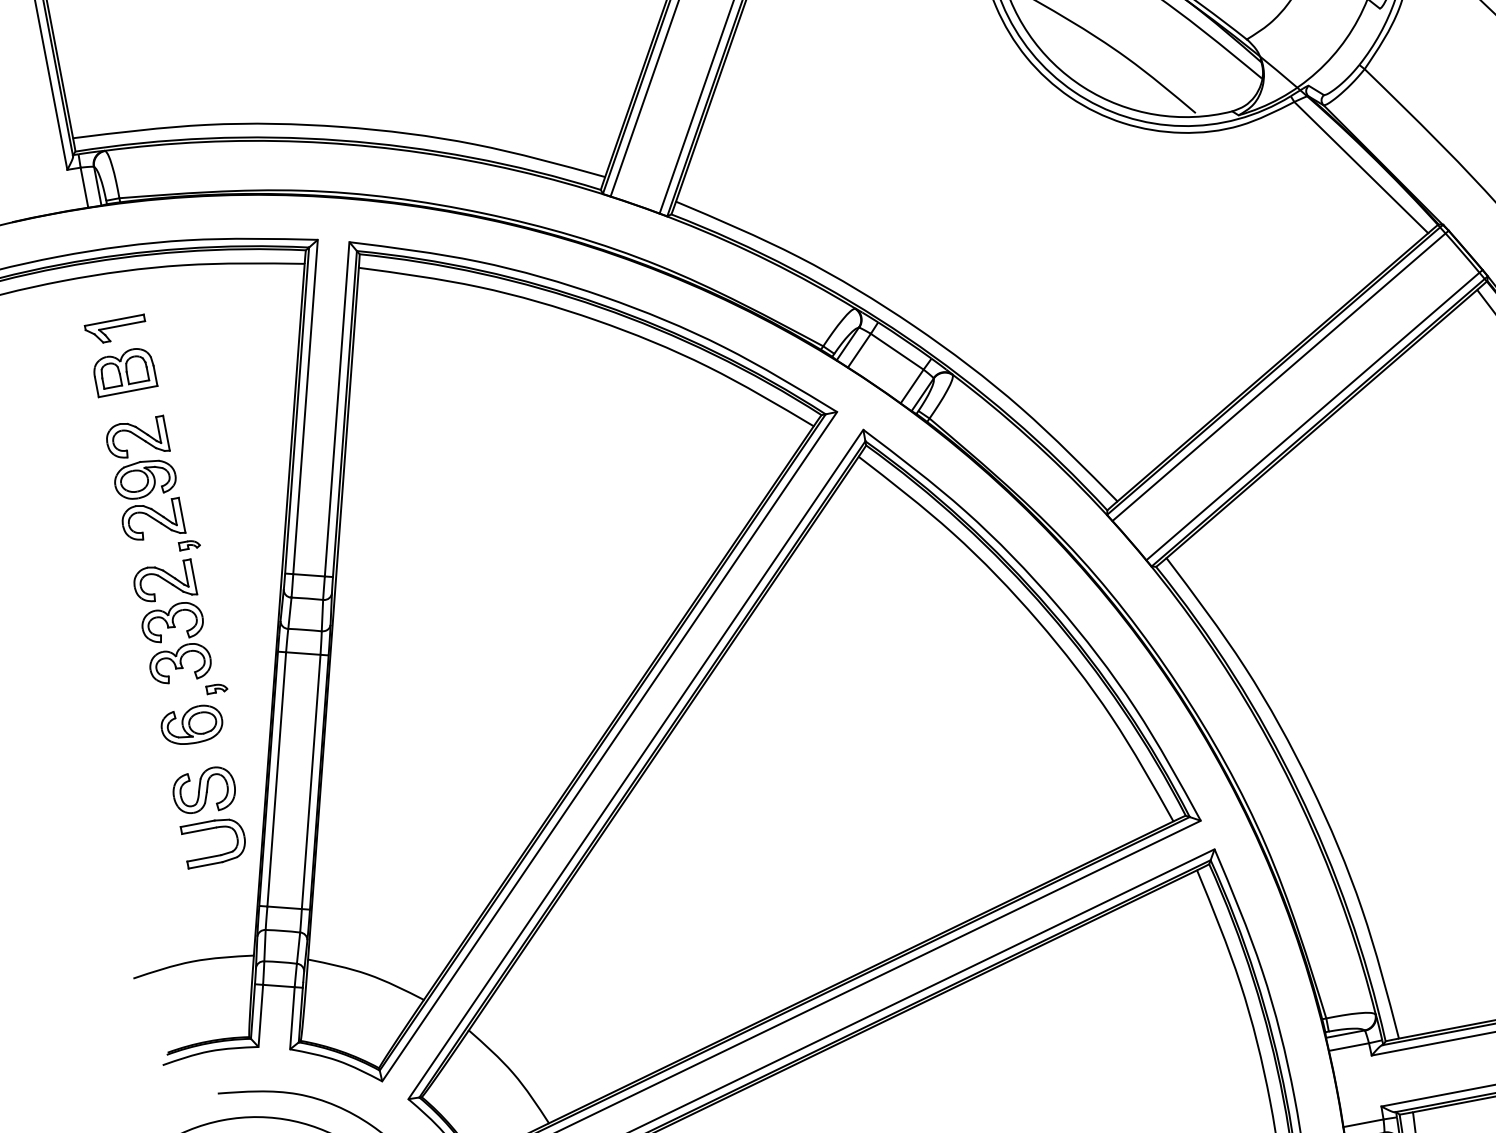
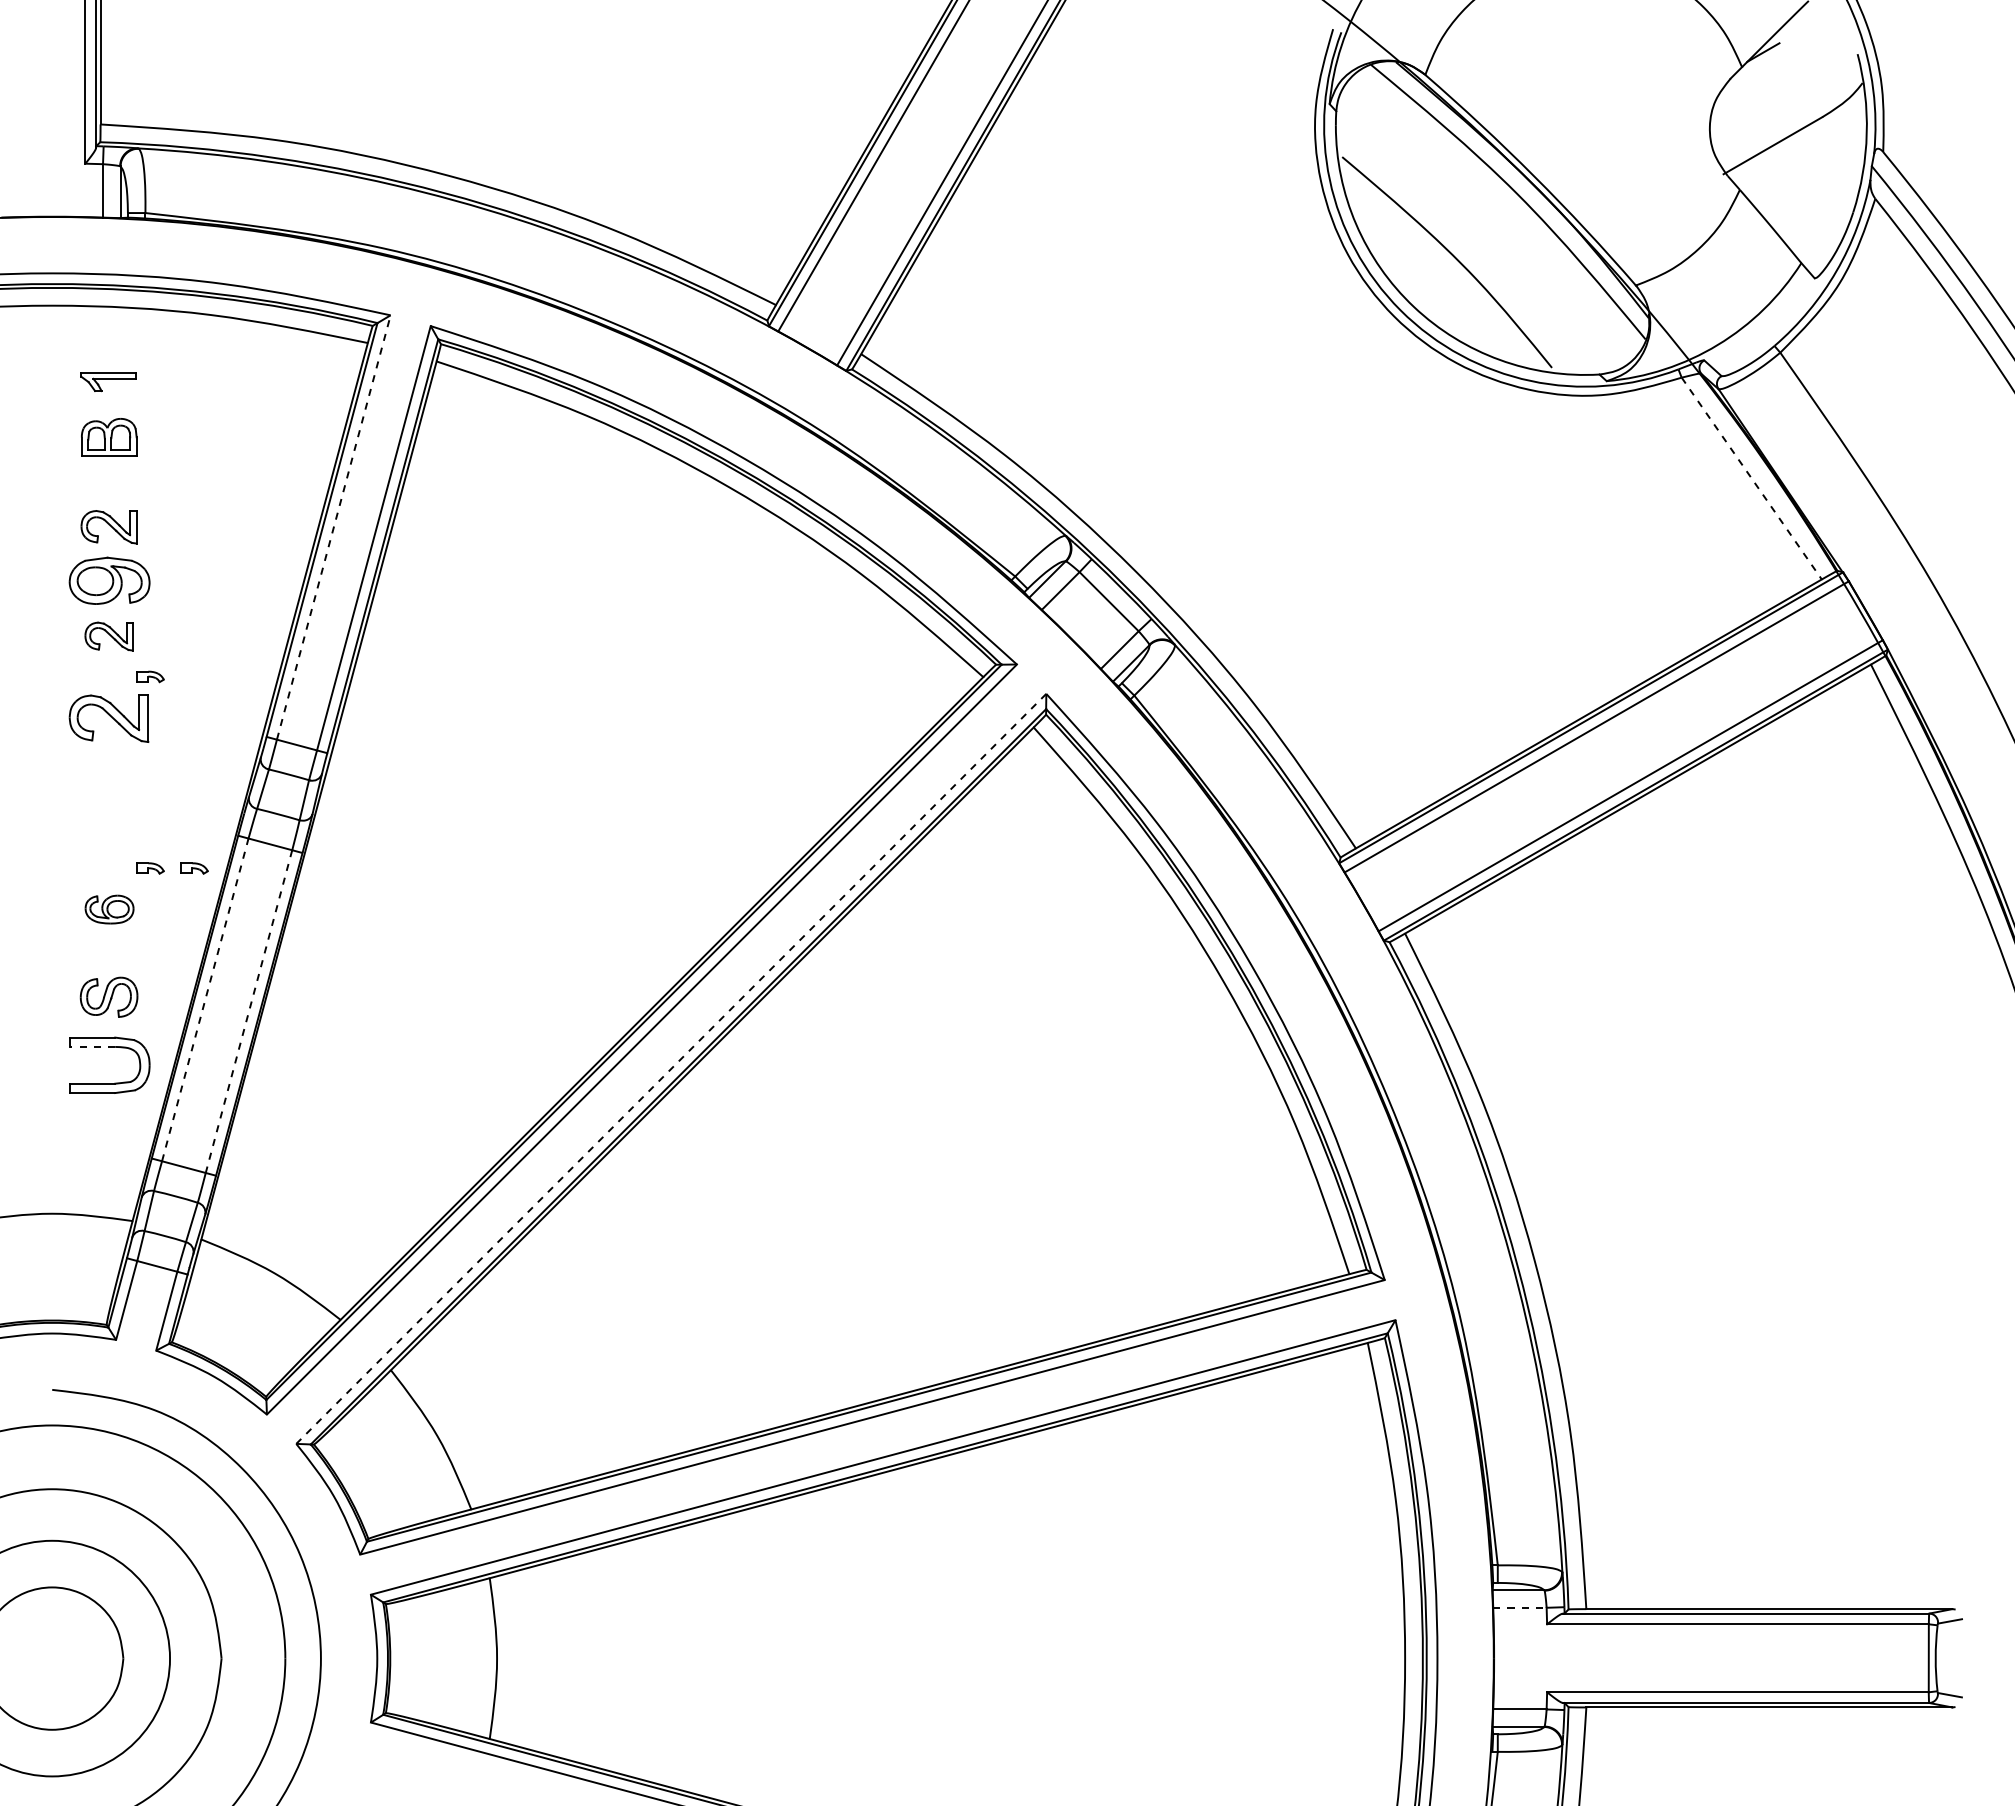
line: (1361, 167) -> (1751, 478), solid -> dashed
part: (115, 329) -> (108, 381), size x0.7
part: (124, 371) -> (109, 437), size x0.7
line: (305, 407) -> (333, 527), solid -> dashed
part: (136, 439) -> (108, 527), size x0.7
part: (152, 520) -> (108, 636), size x0.6
part: (179, 647) -> (112, 806), removed
part: (249, 682) -> (194, 868), added
part: (192, 725) -> (109, 909), size x0.6
line: (635, 765) -> (670, 1069), solid -> dashed
line: (276, 779) -> (205, 999), solid -> dashed
line: (310, 782) -> (248, 1012), solid -> dashed
part: (203, 791) -> (108, 997), size x0.7
line: (198, 830) -> (92, 1046), solid -> dashed
line: (1348, 1046) -> (1519, 1607), solid -> dashed

